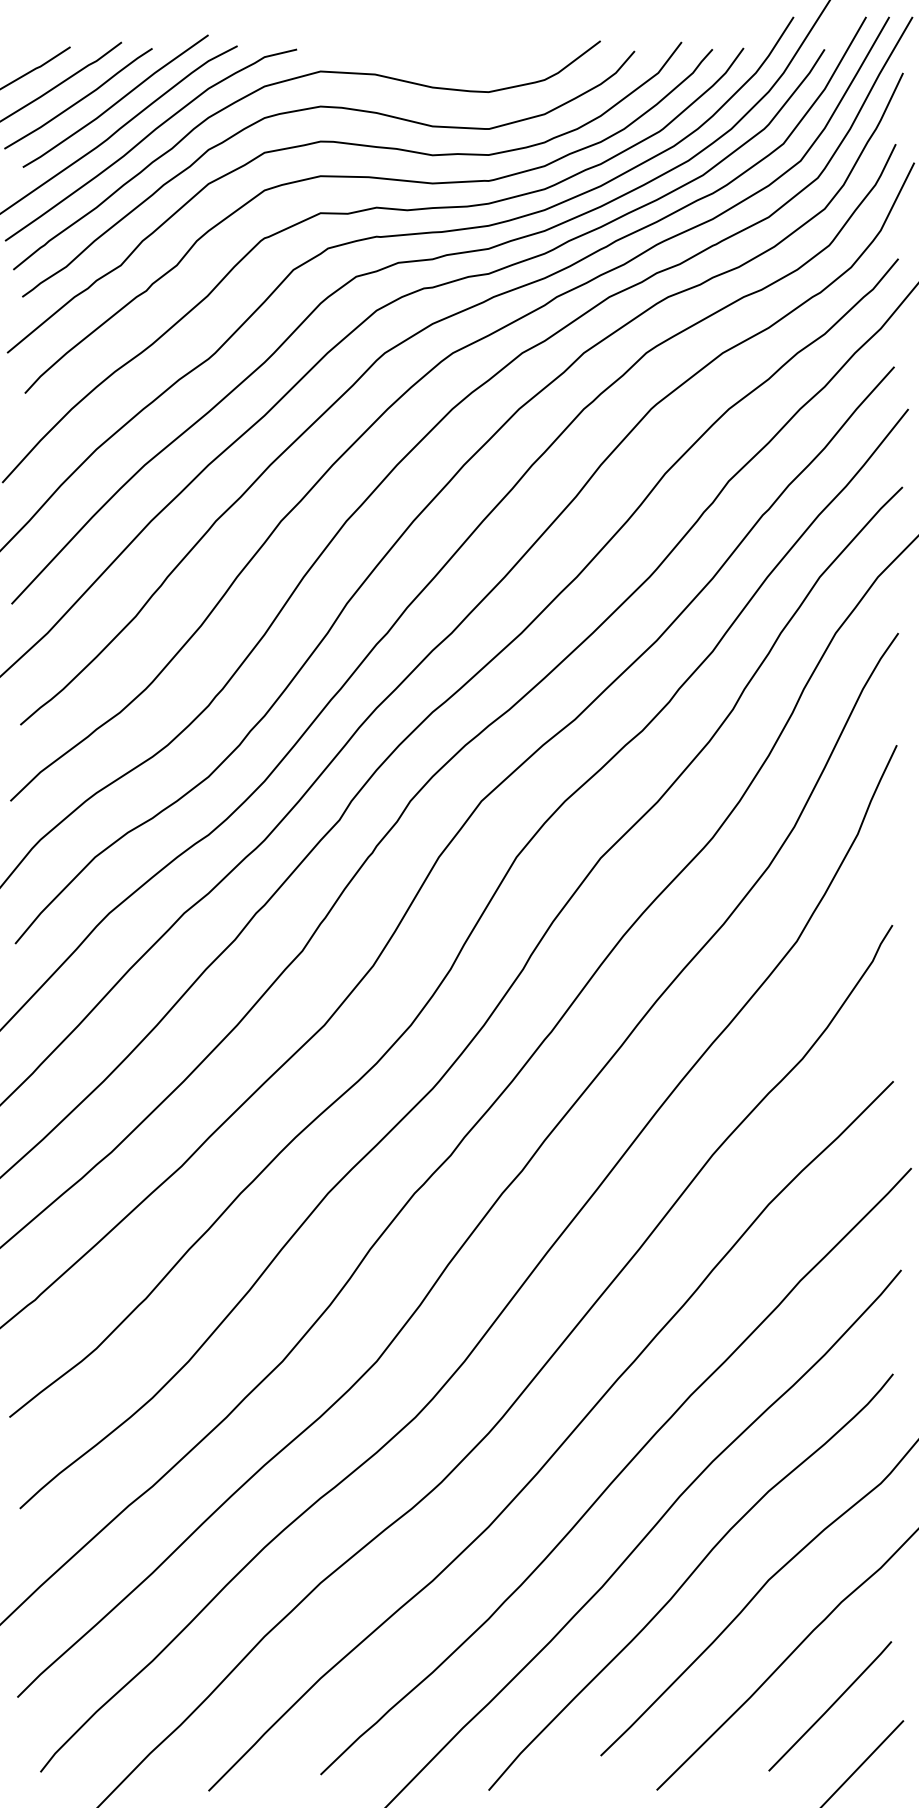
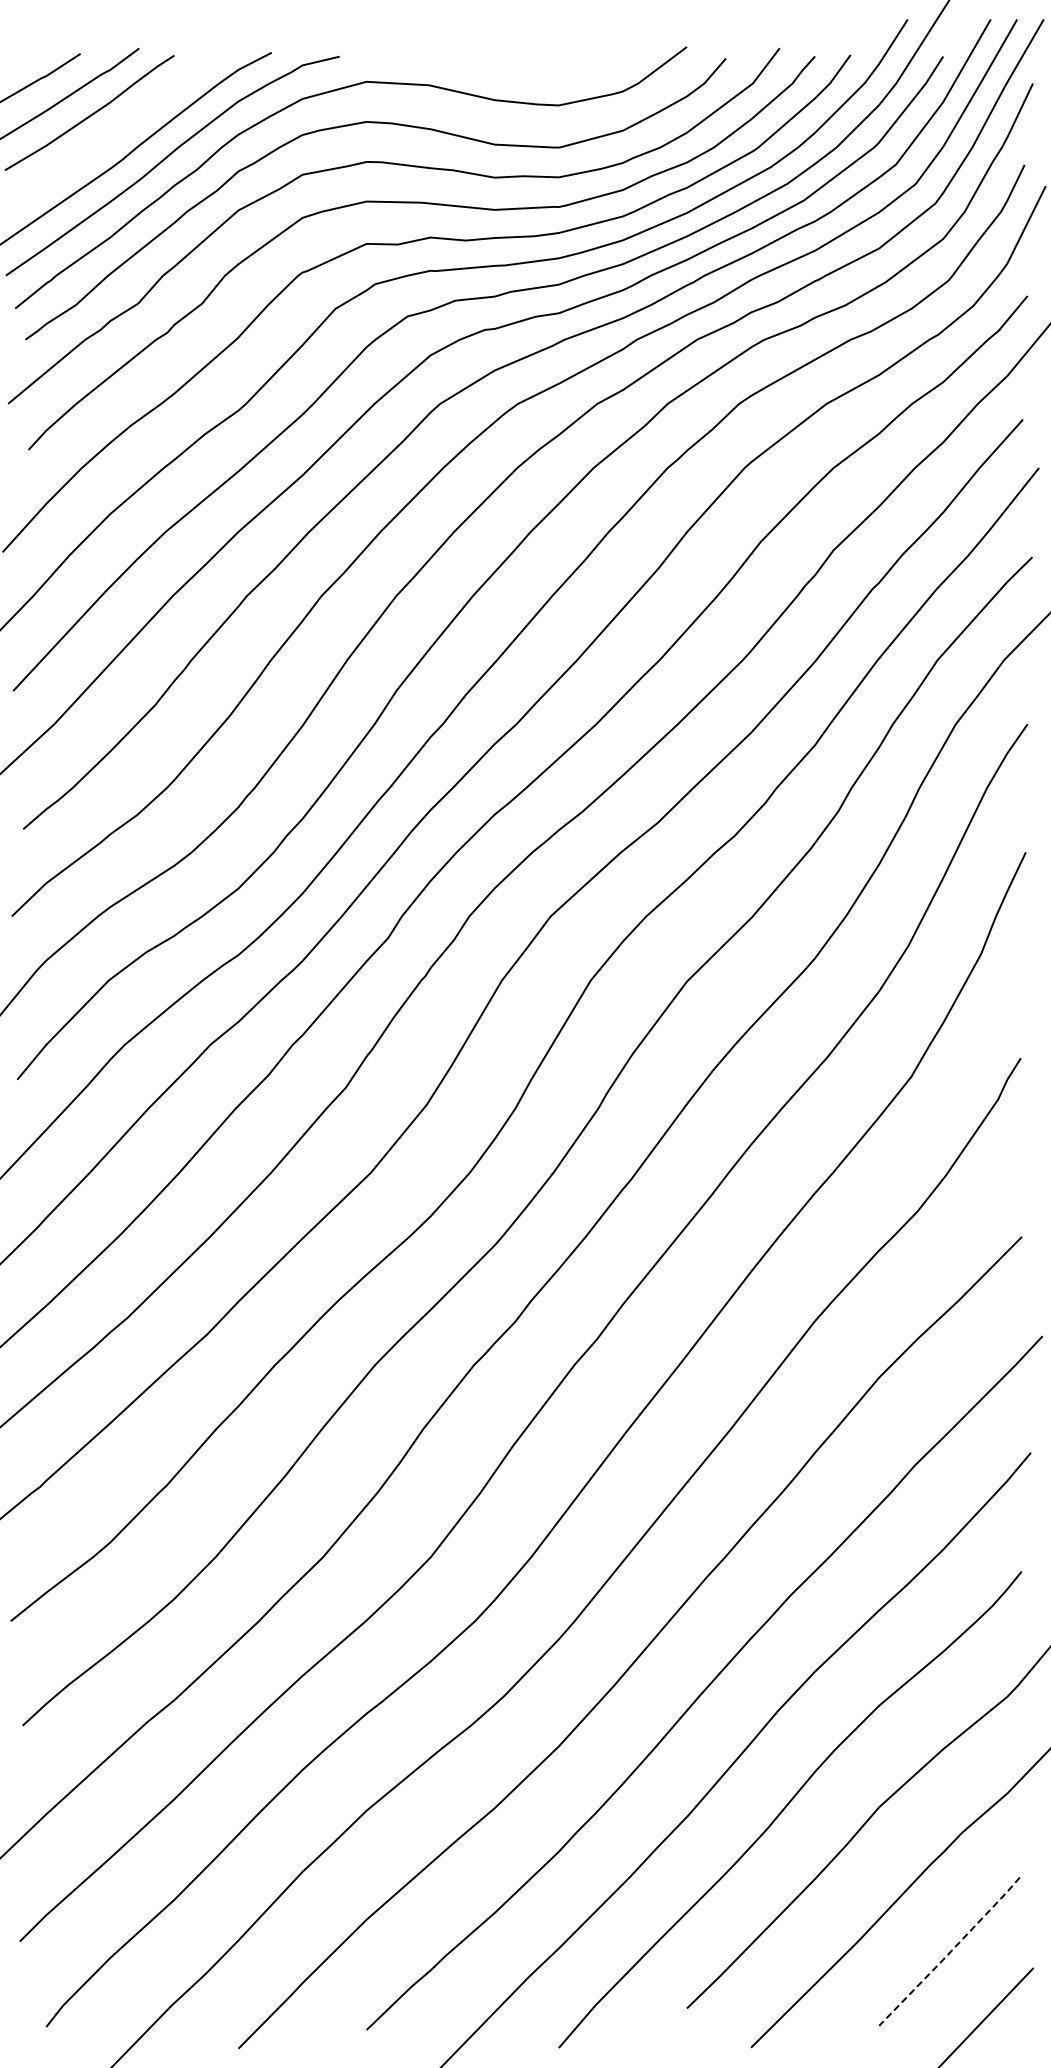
line: (115, 102) -> (131, 117), removed
line: (831, 1707) -> (950, 1952), solid -> dashed

